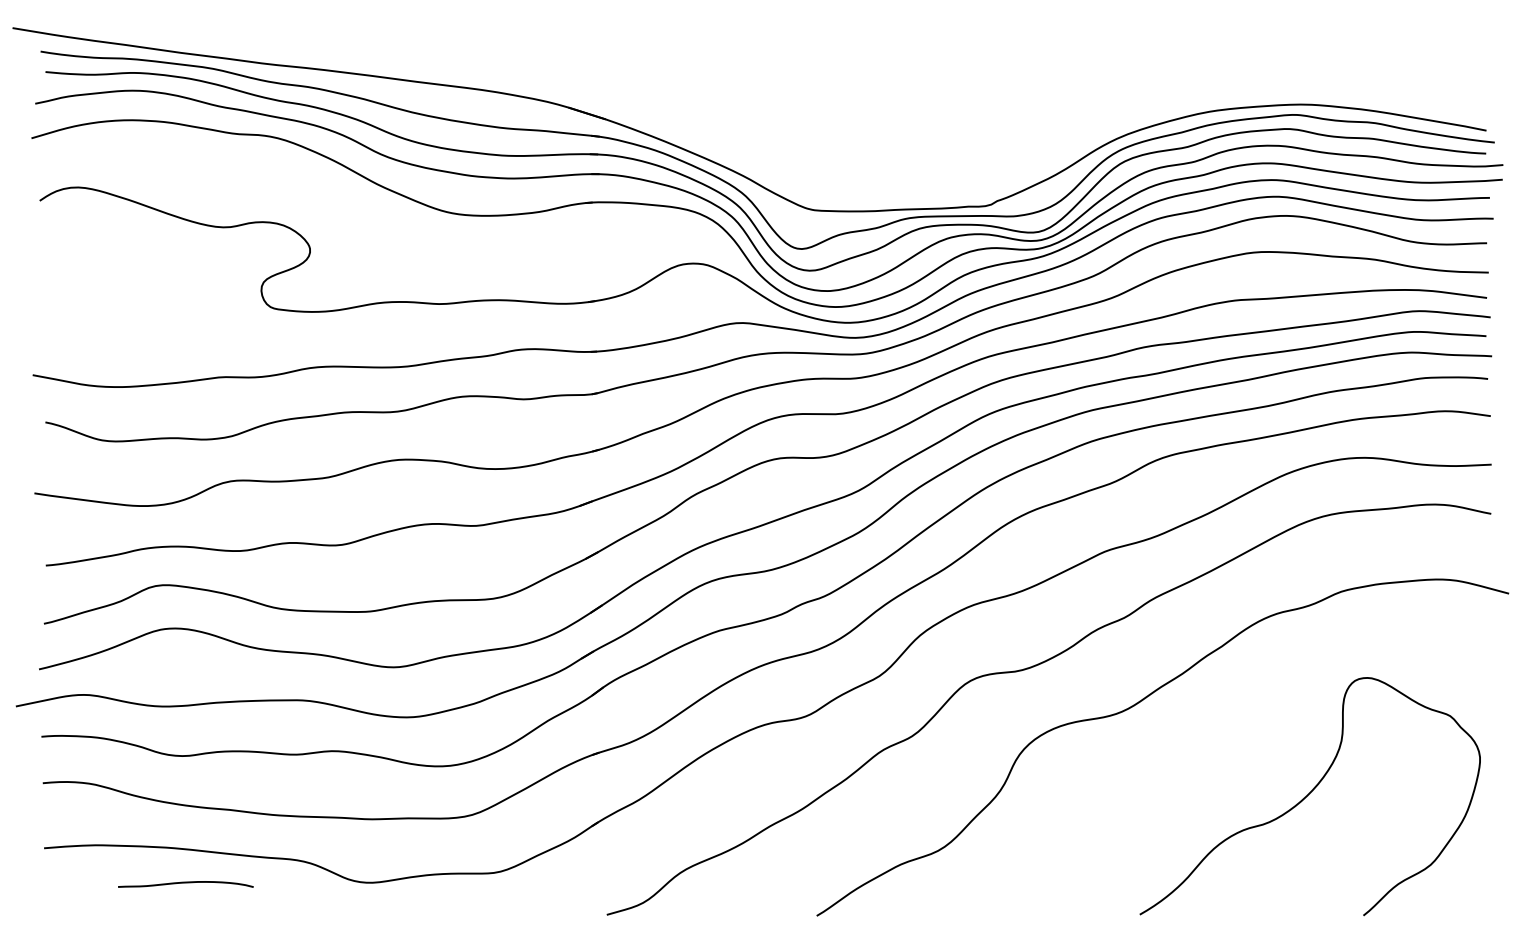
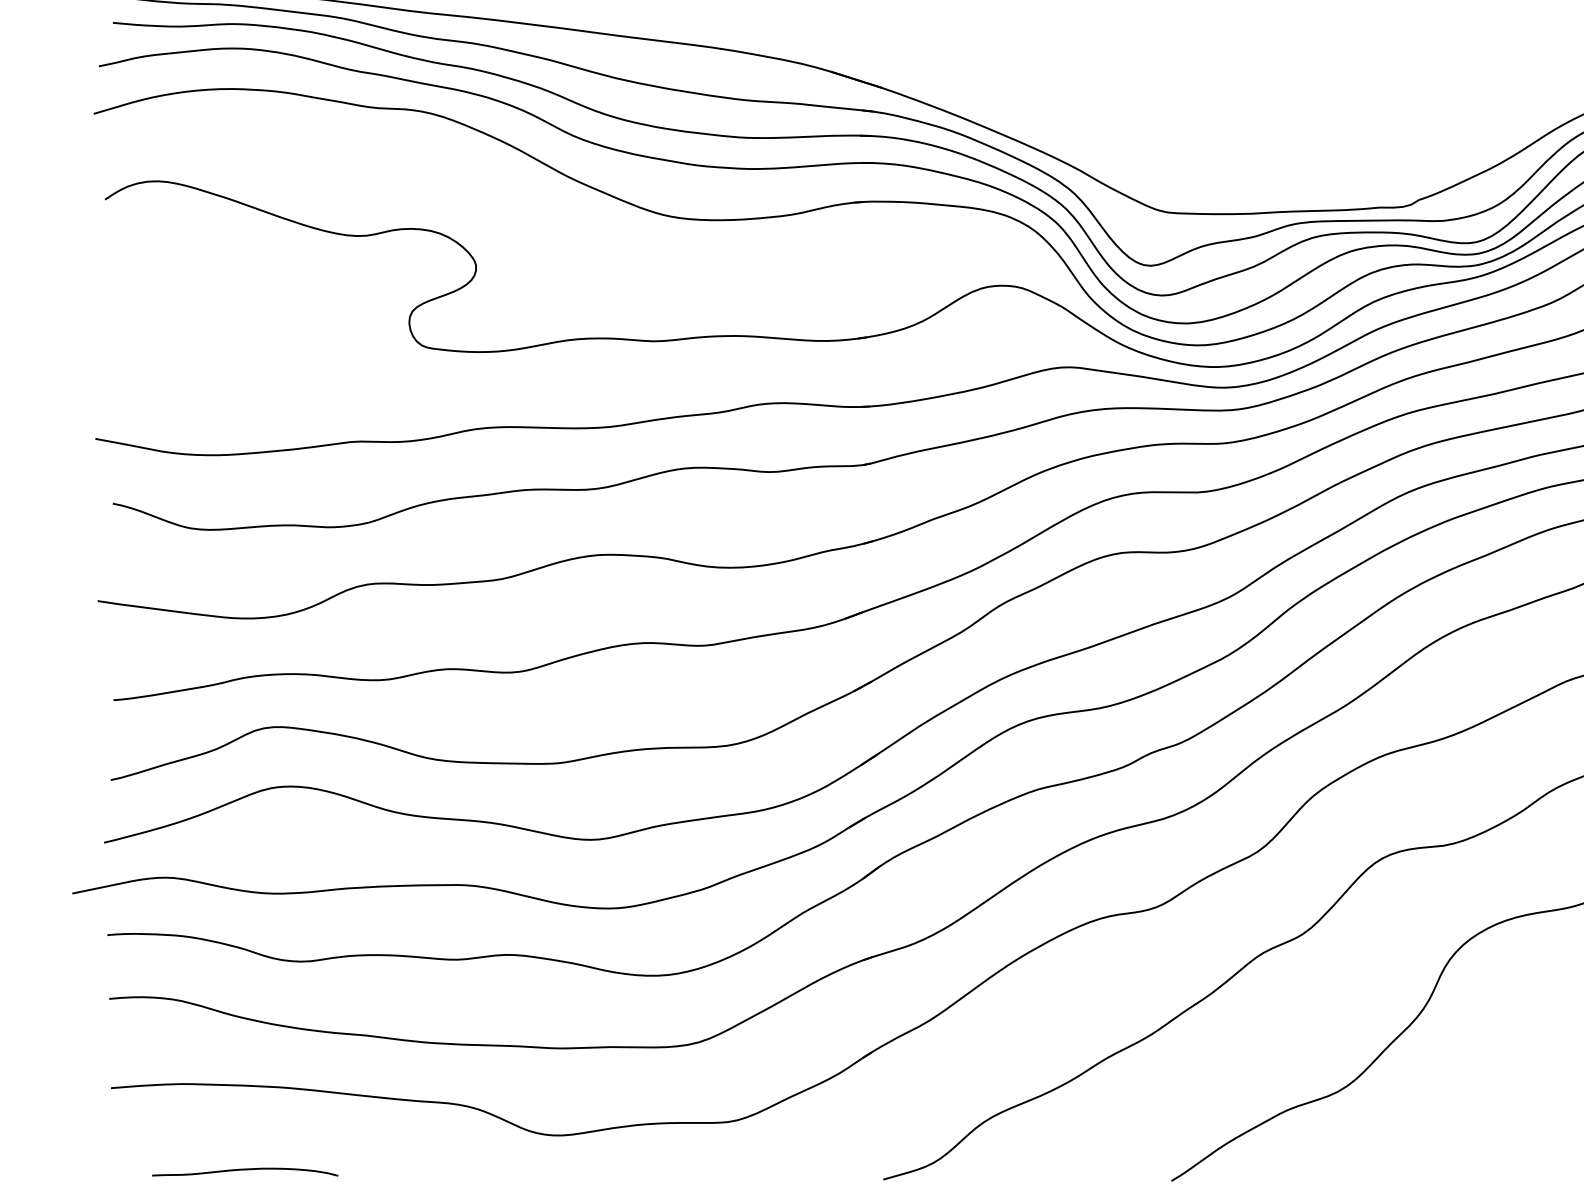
curve: (185, 883) -> (244, 1170), moved

